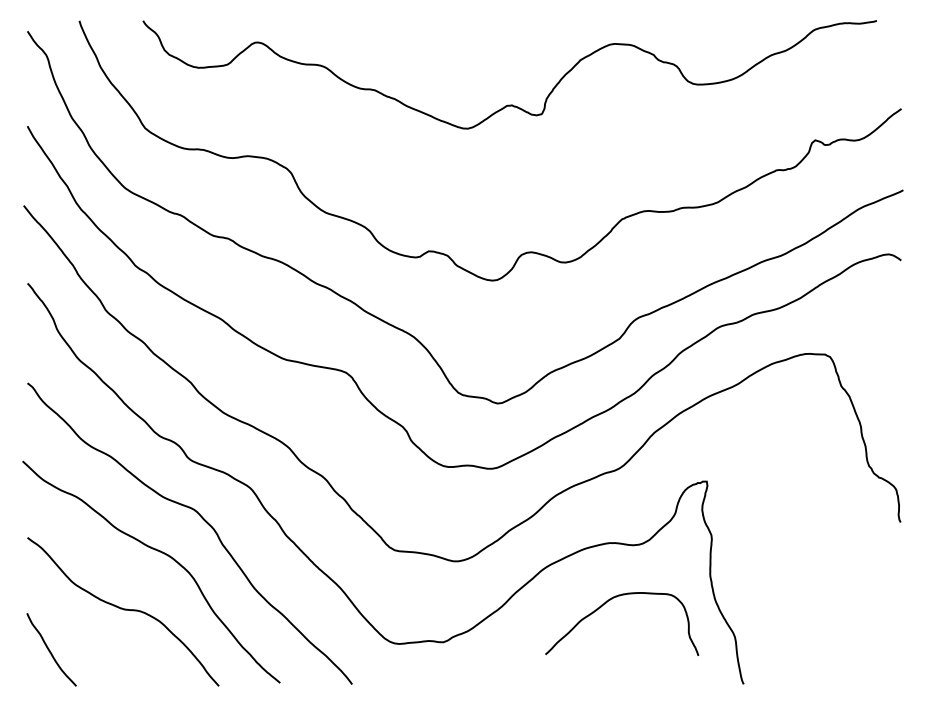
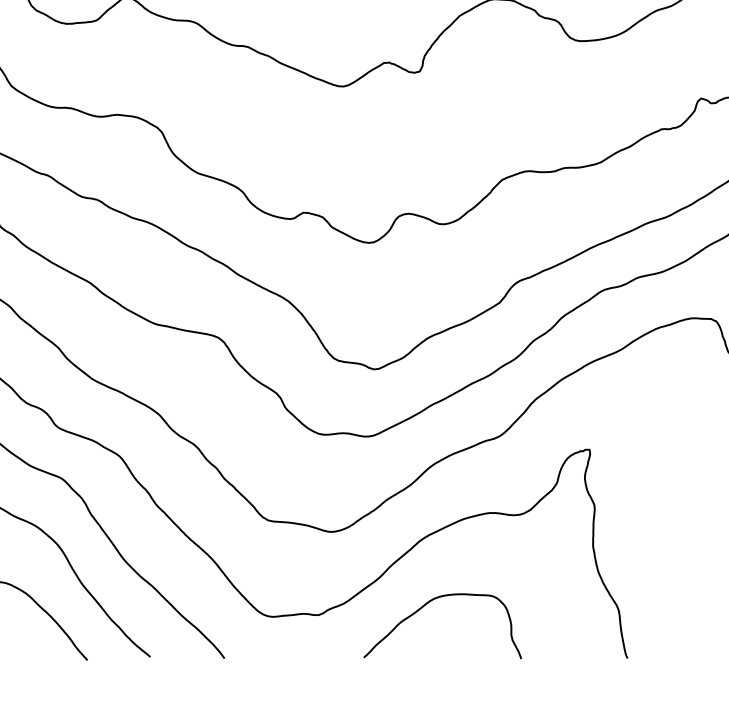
curve: (605, 604) -> (425, 606), moved

